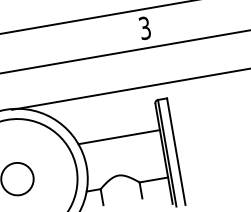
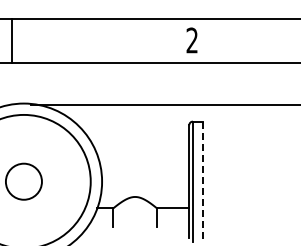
text: (144, 28) -> (191, 40), 3 -> 2
line: (119, 137) -> (143, 155), removed
line: (176, 152) -> (203, 182), solid -> dashed

